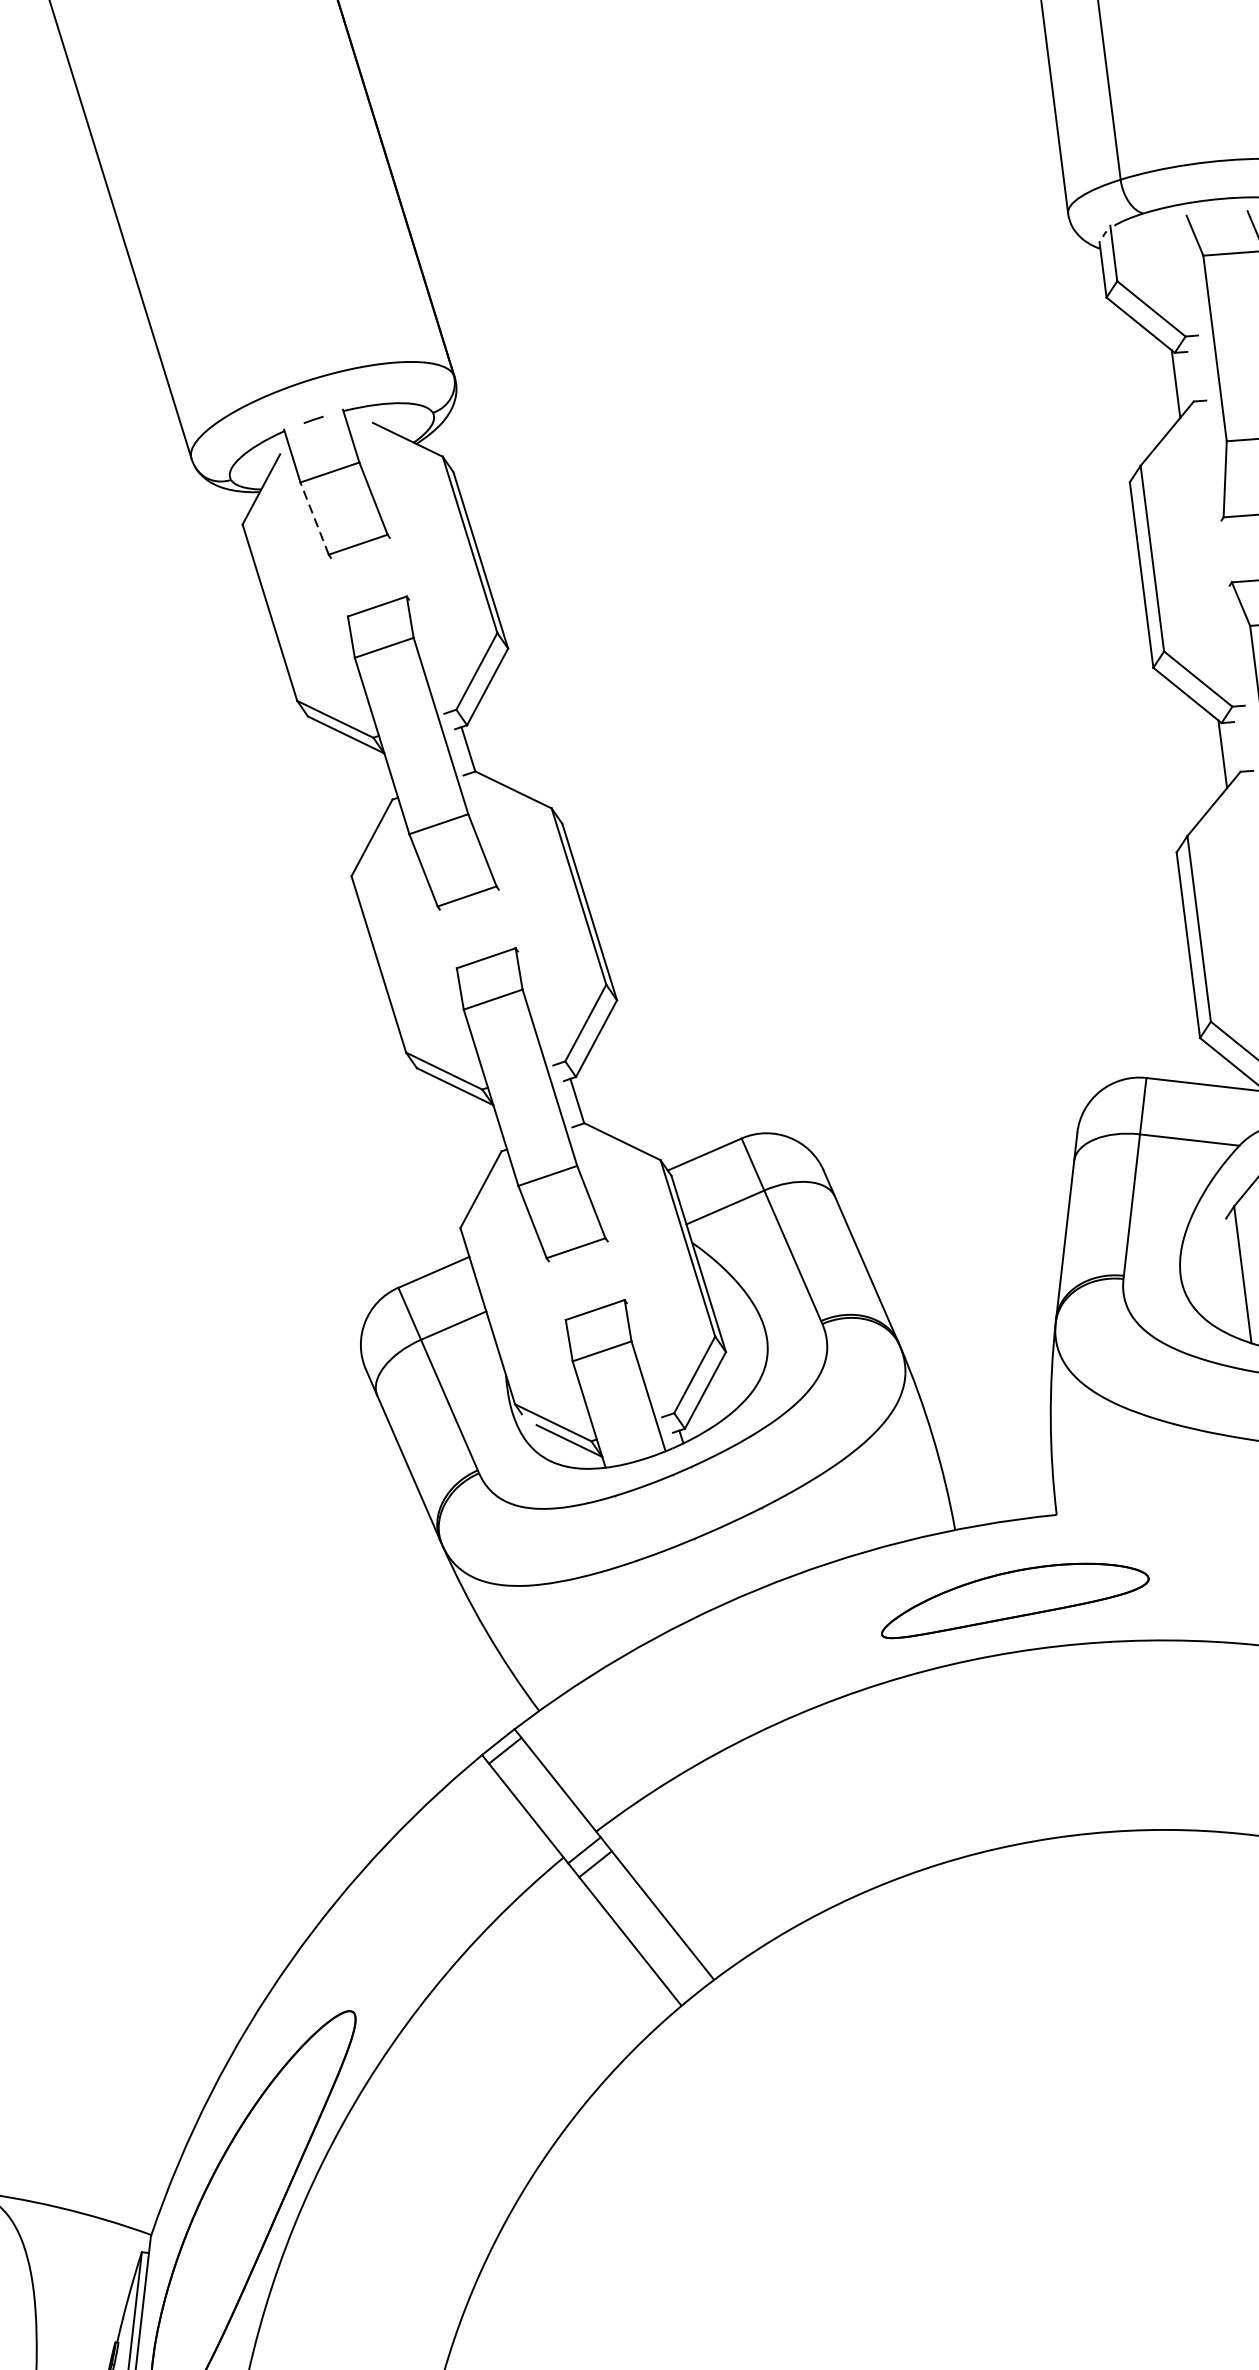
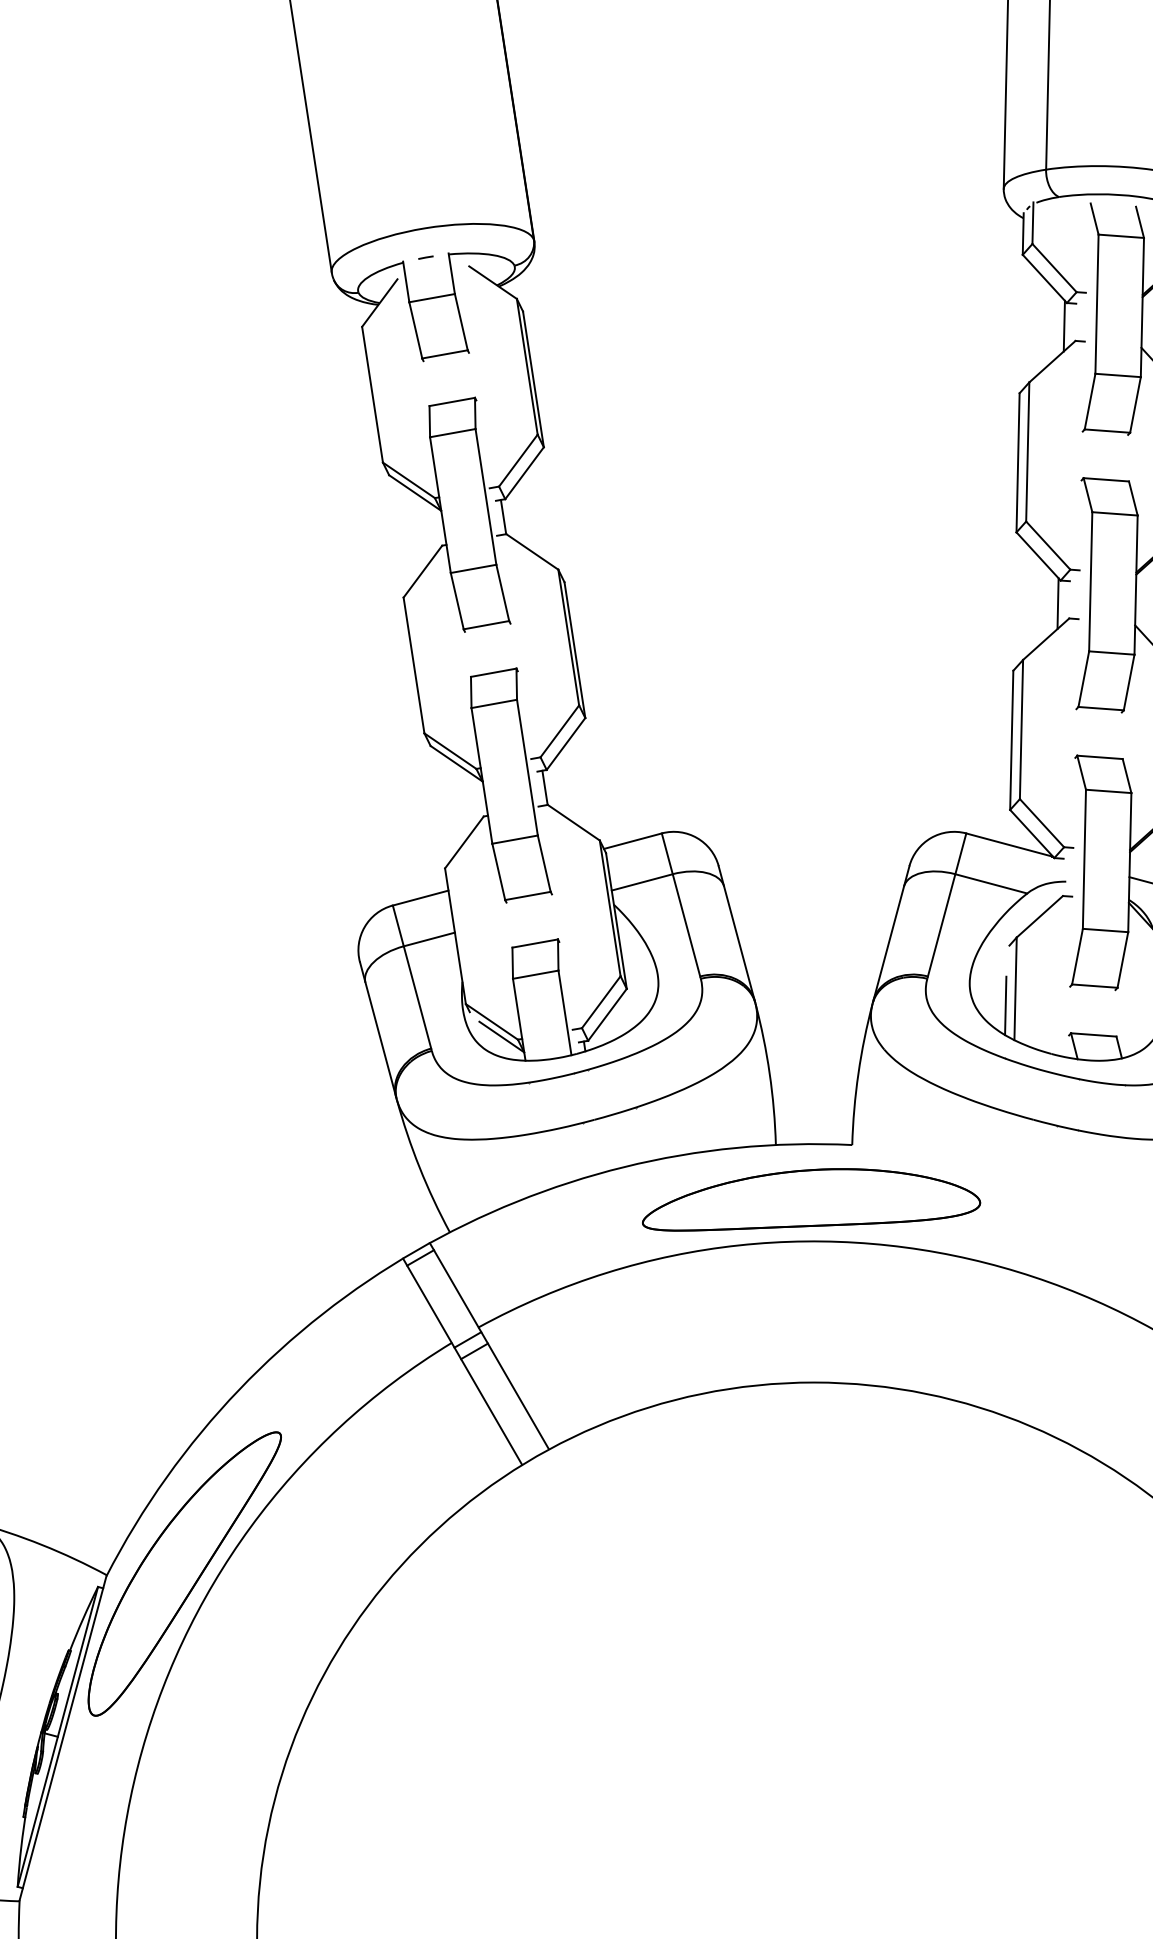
line: (314, 518) -> (415, 330), dashed -> solid
line: (1232, 1298) -> (1005, 1005), added
part: (1013, 1595) -> (811, 1199), size x1.67

